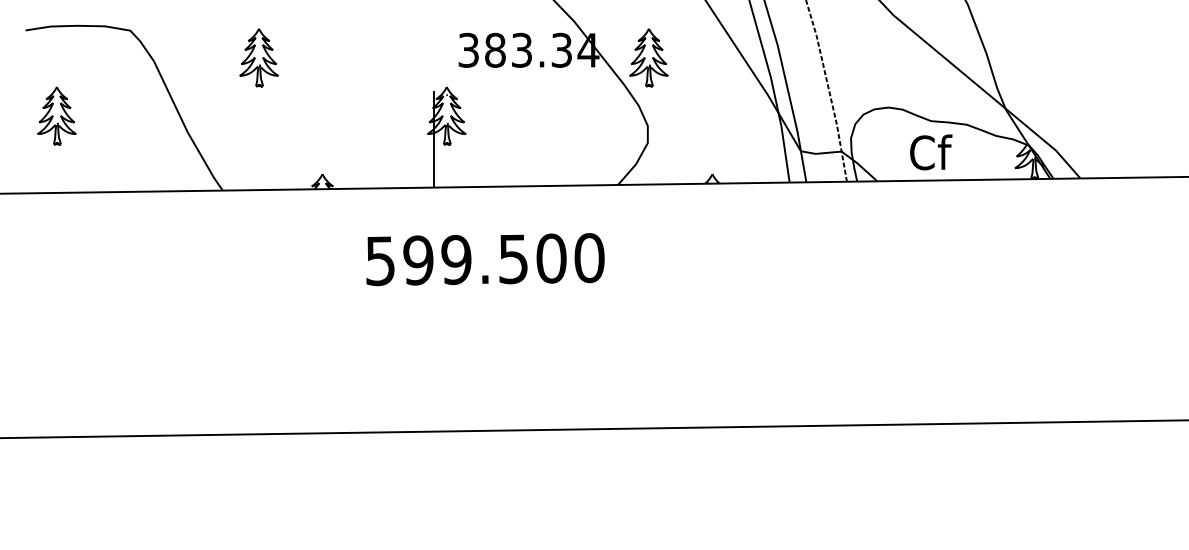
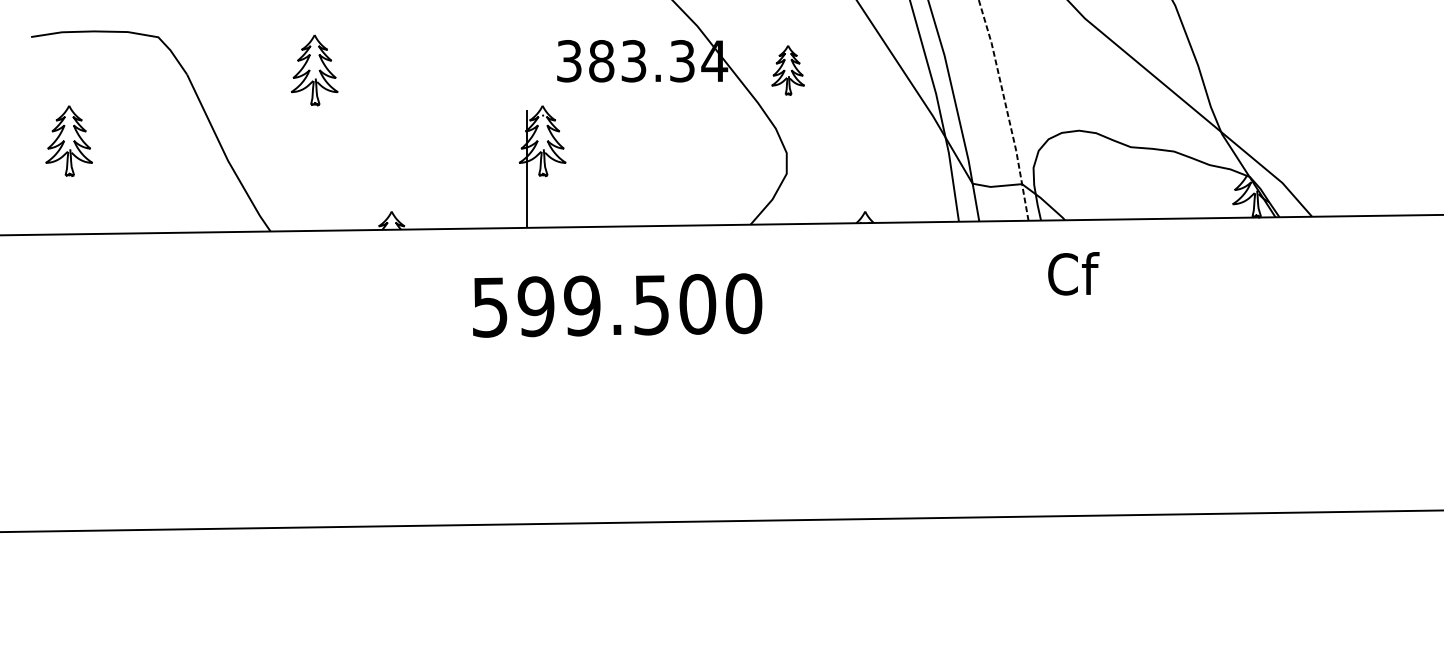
part: (648, 57) -> (787, 69), size x0.7
text: (931, 152) -> (1074, 273), moved
text: (485, 259) -> (617, 305), moved

